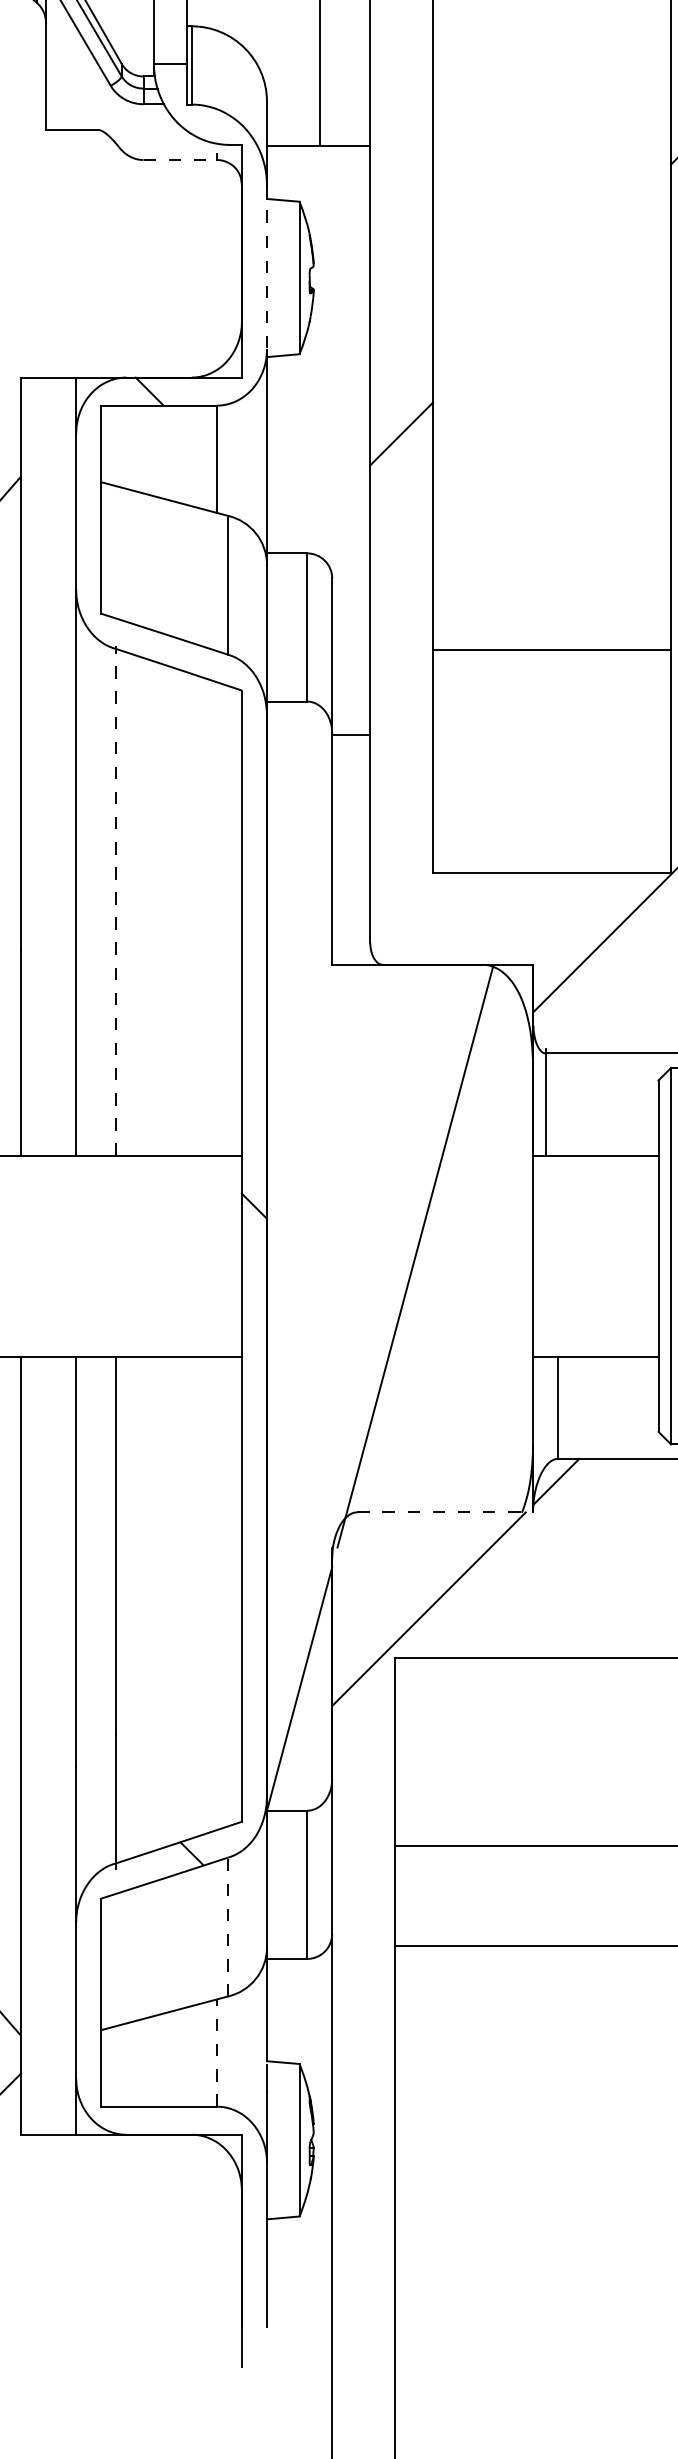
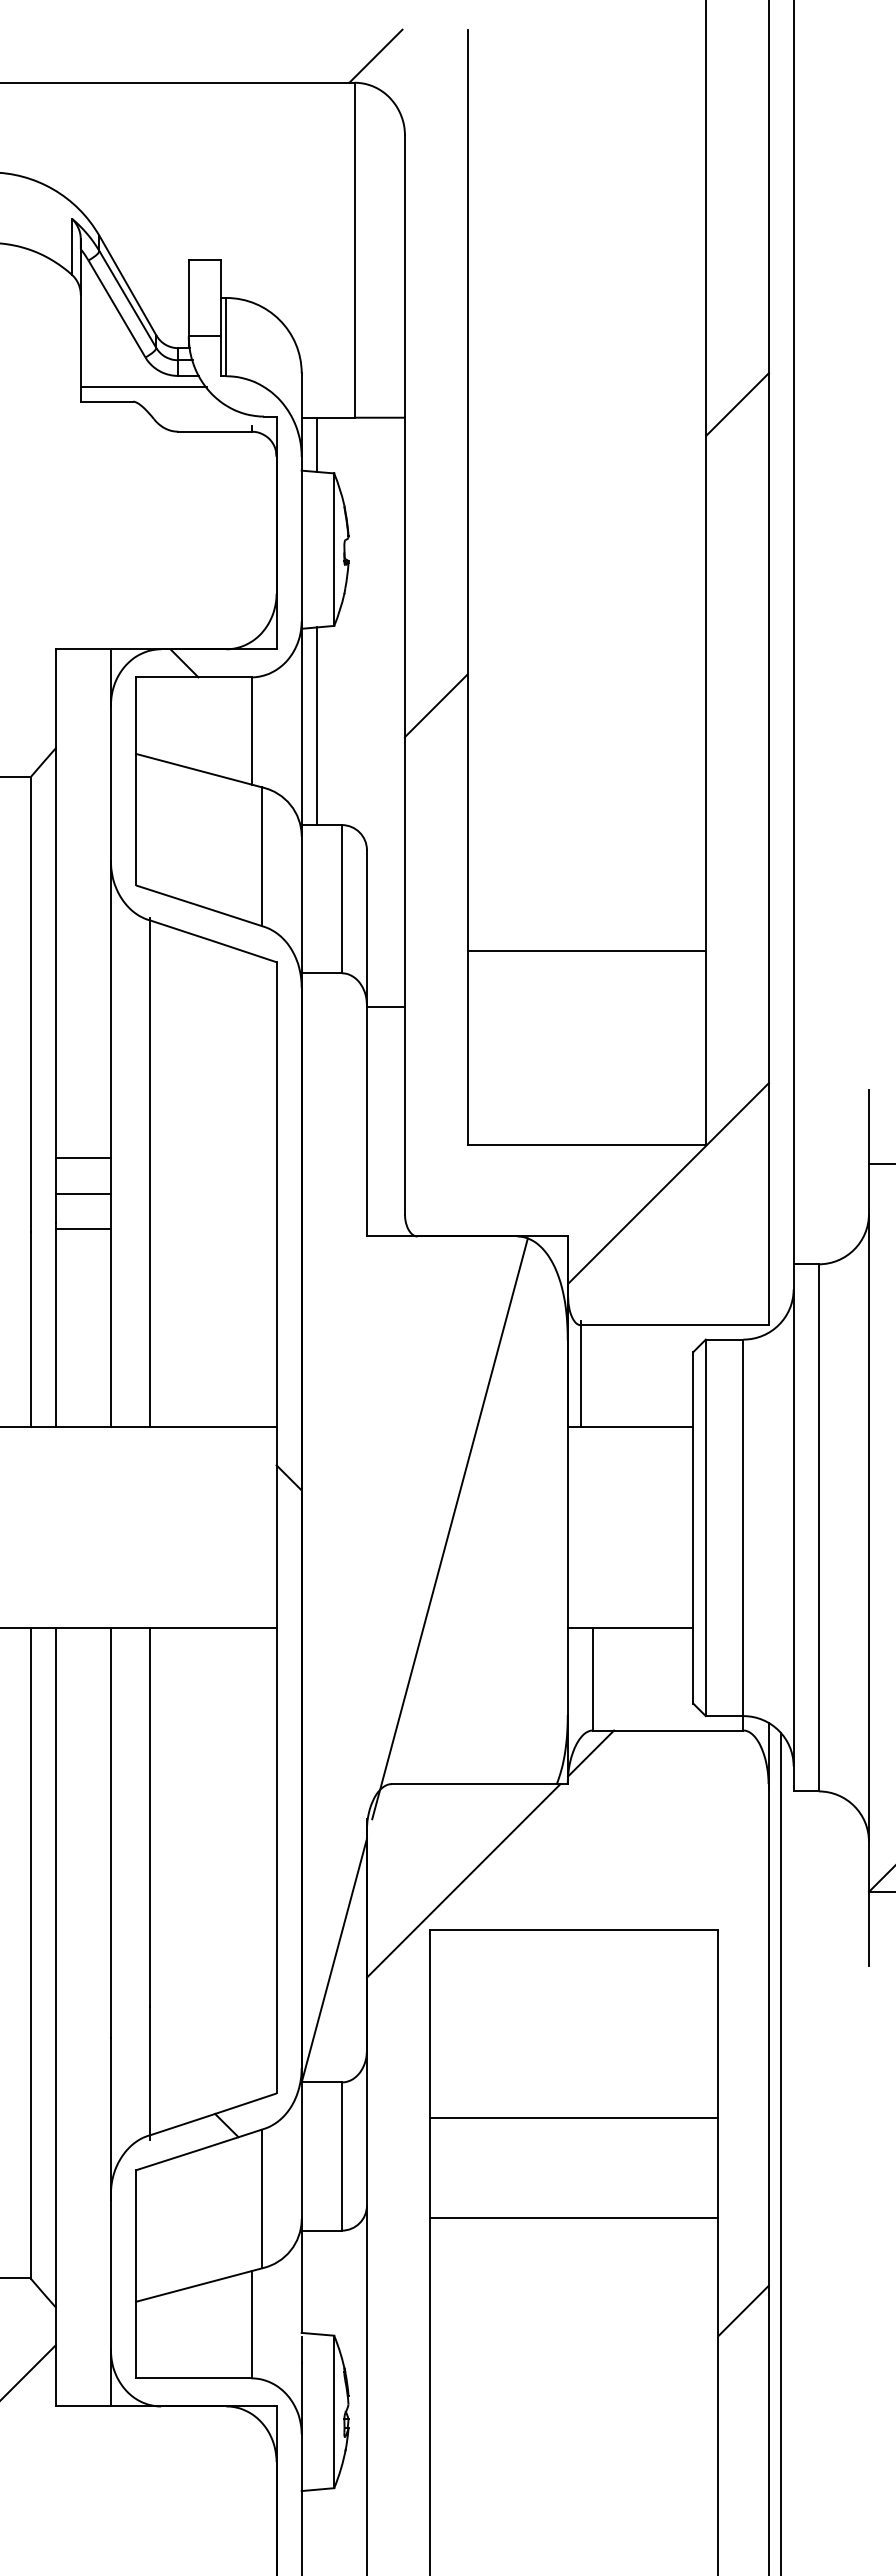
line: (108, 114) -> (143, 386), added
line: (179, 159) -> (214, 431), dashed -> solid
line: (281, 172) -> (316, 444), added
line: (266, 267) -> (301, 539), dashed -> solid
line: (281, 454) -> (316, 726), added
line: (551, 649) -> (586, 950), moved
line: (47, 885) -> (82, 1157), added
line: (115, 900) -> (150, 1172), dashed -> solid
line: (47, 922) -> (82, 1194), added
line: (47, 956) -> (82, 1228), added
line: (444, 1512) -> (479, 1784), dashed -> solid
line: (227, 1926) -> (262, 2198), dashed -> solid
line: (216, 2052) -> (251, 2324), dashed -> solid

